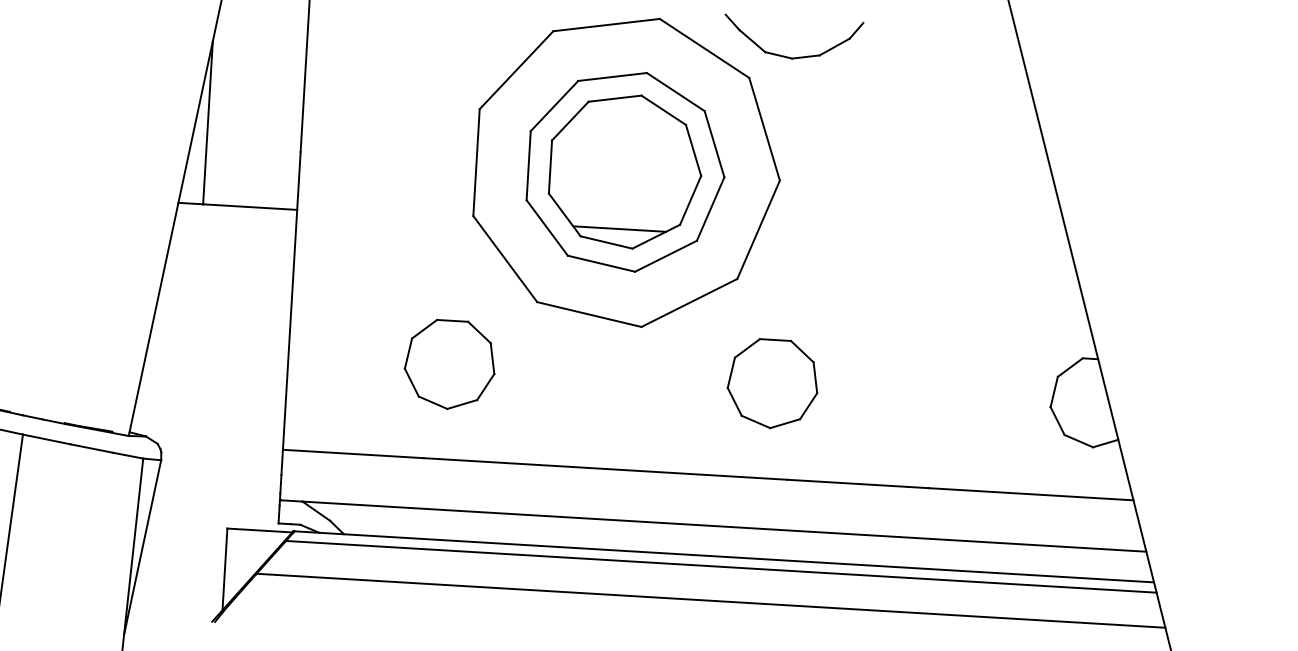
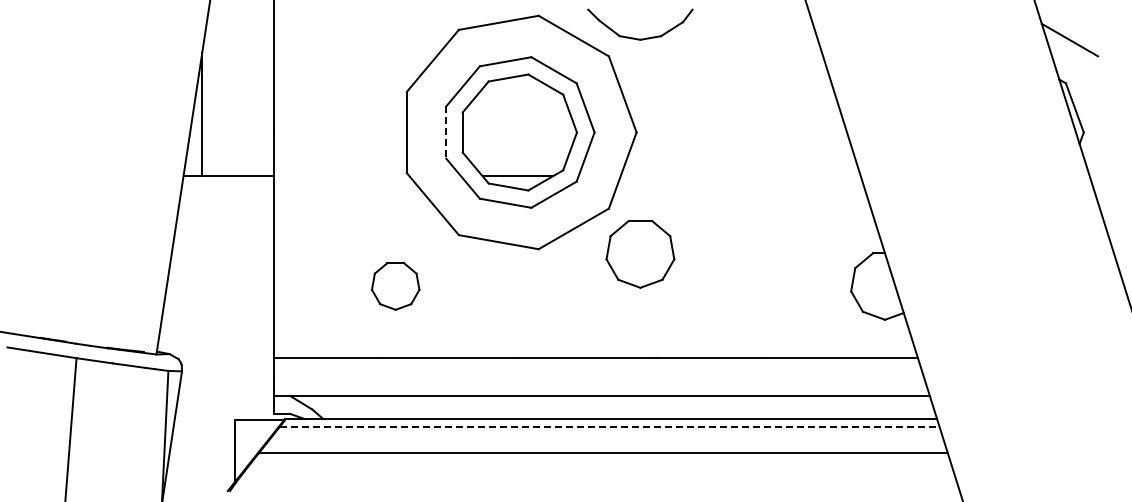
line: (528, 167) -> (446, 133), solid -> dashed
part: (449, 364) -> (395, 286), size x0.7
part: (772, 384) -> (640, 254), moved
line: (721, 566) -> (609, 426), solid -> dashed

